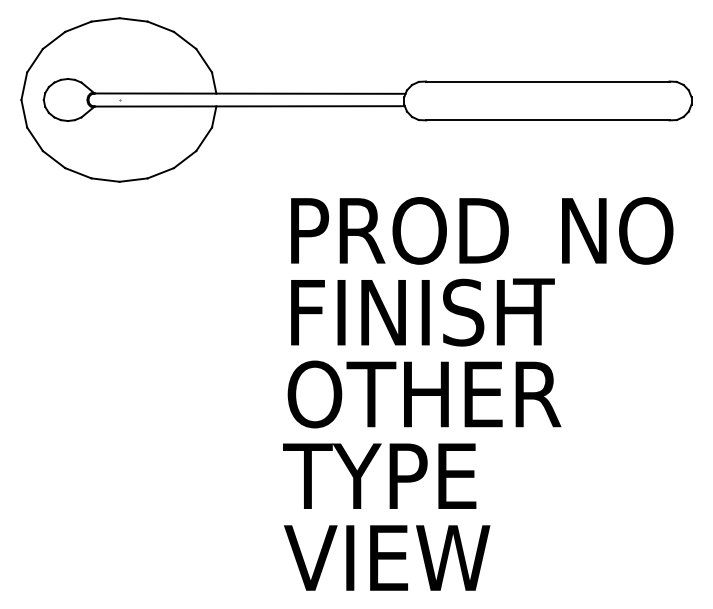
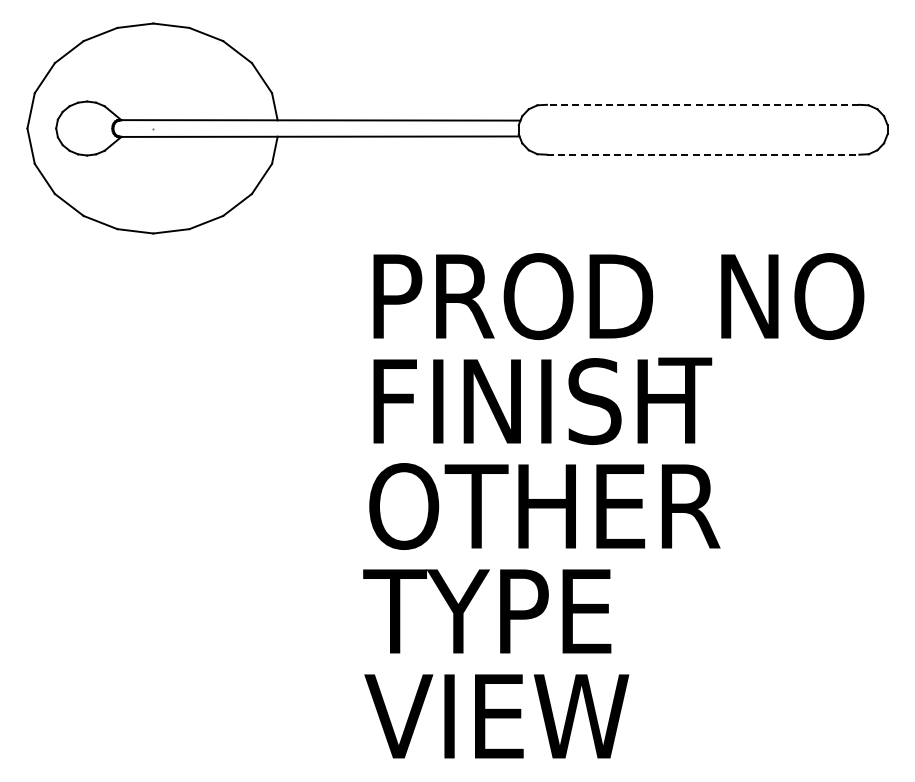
line: (547, 81) -> (702, 104), solid -> dashed
line: (548, 120) -> (703, 154), solid -> dashed

